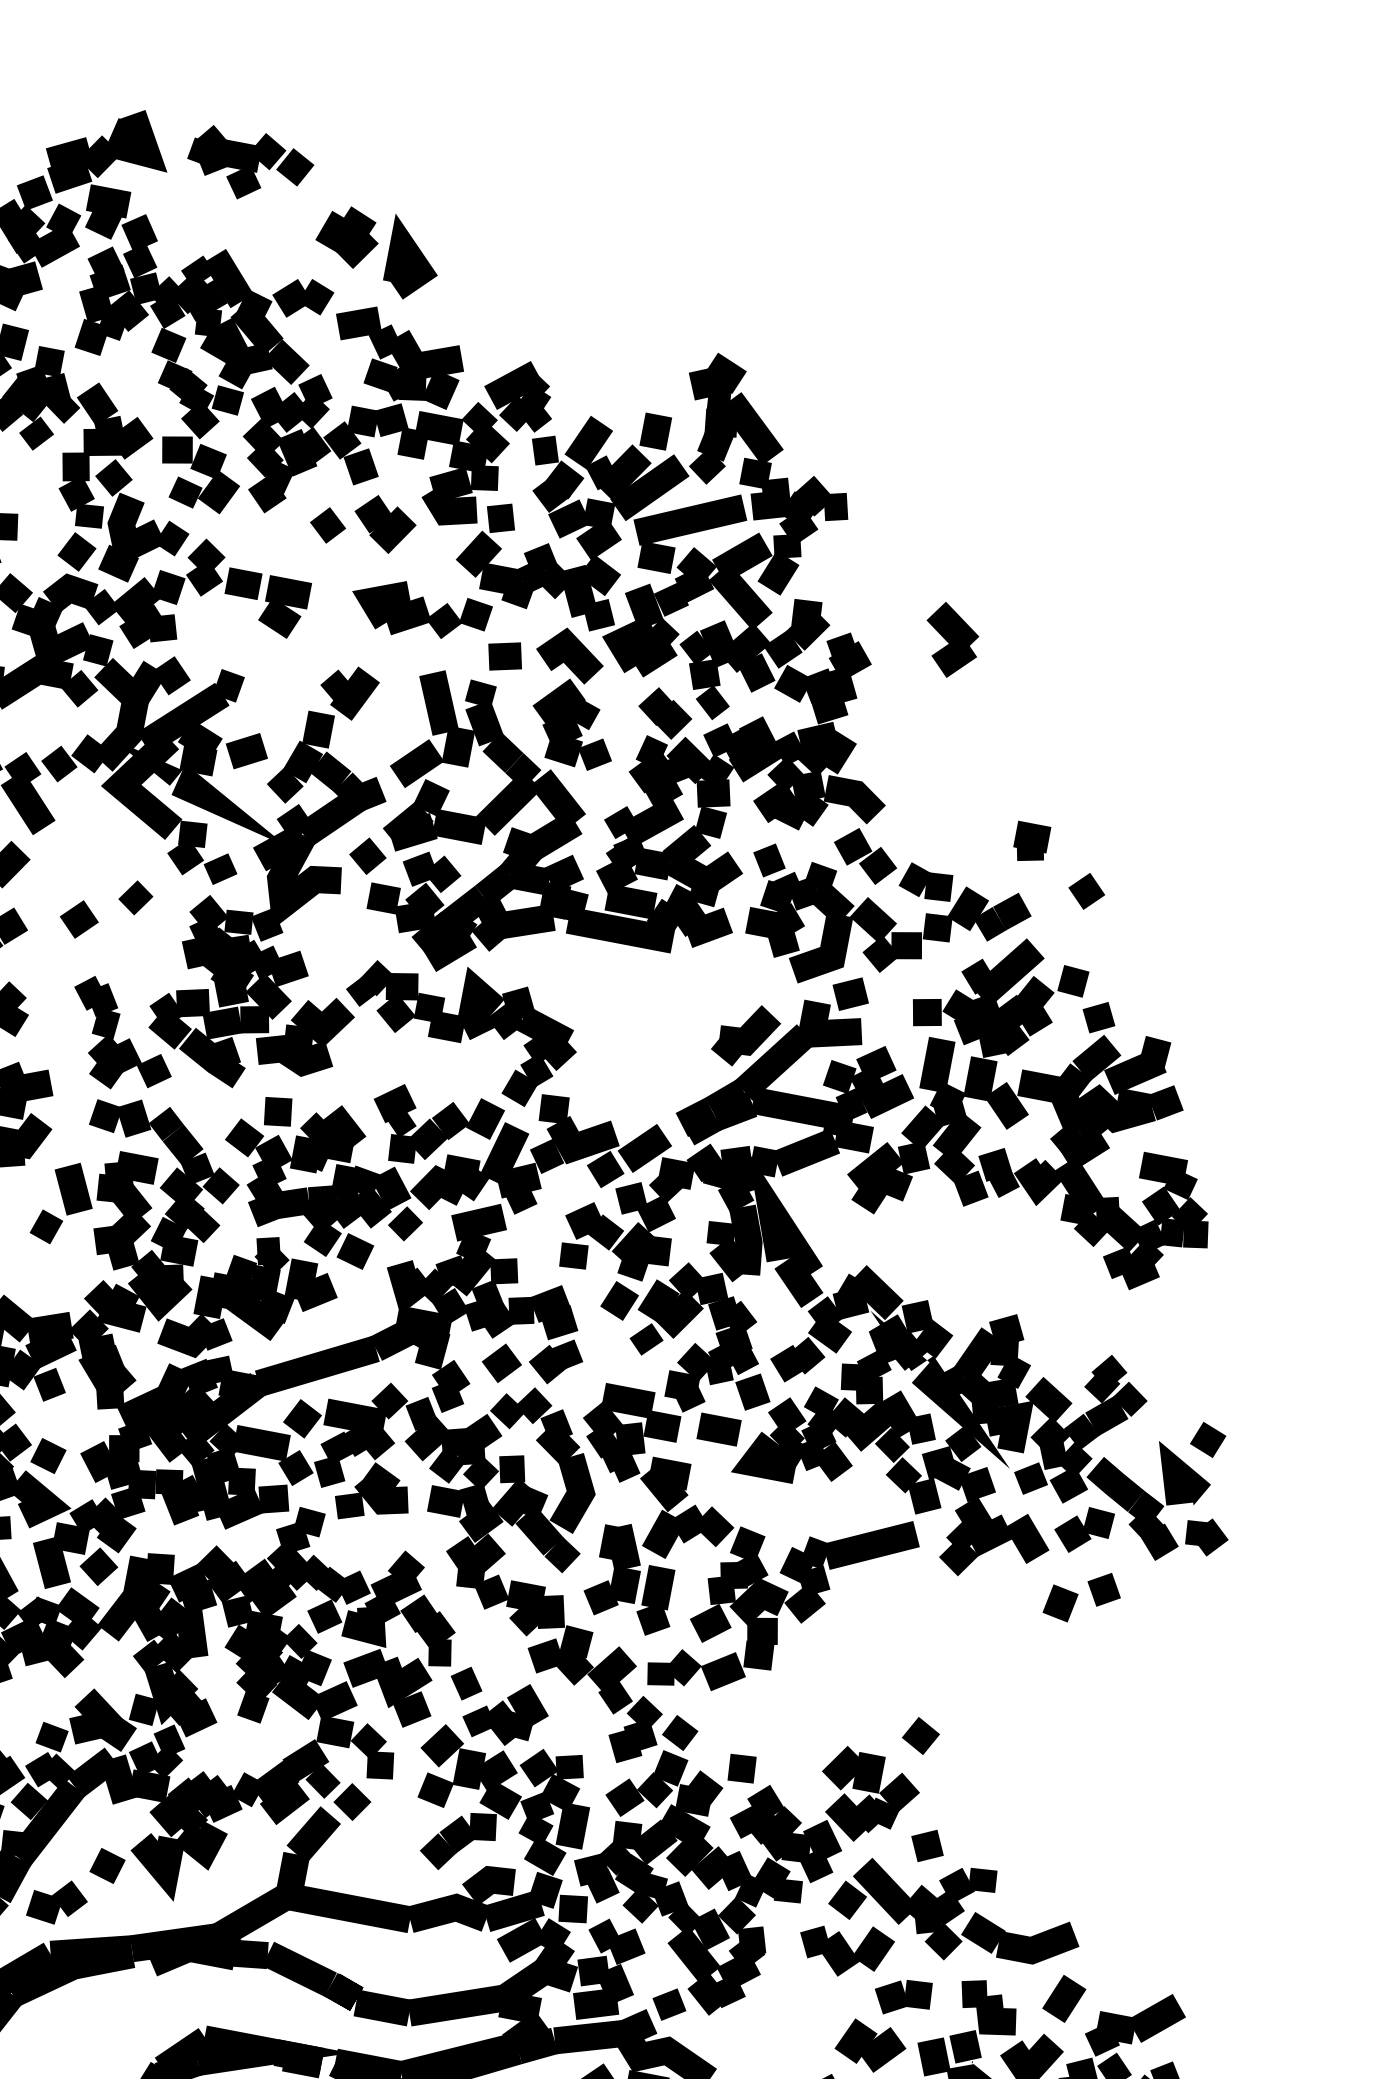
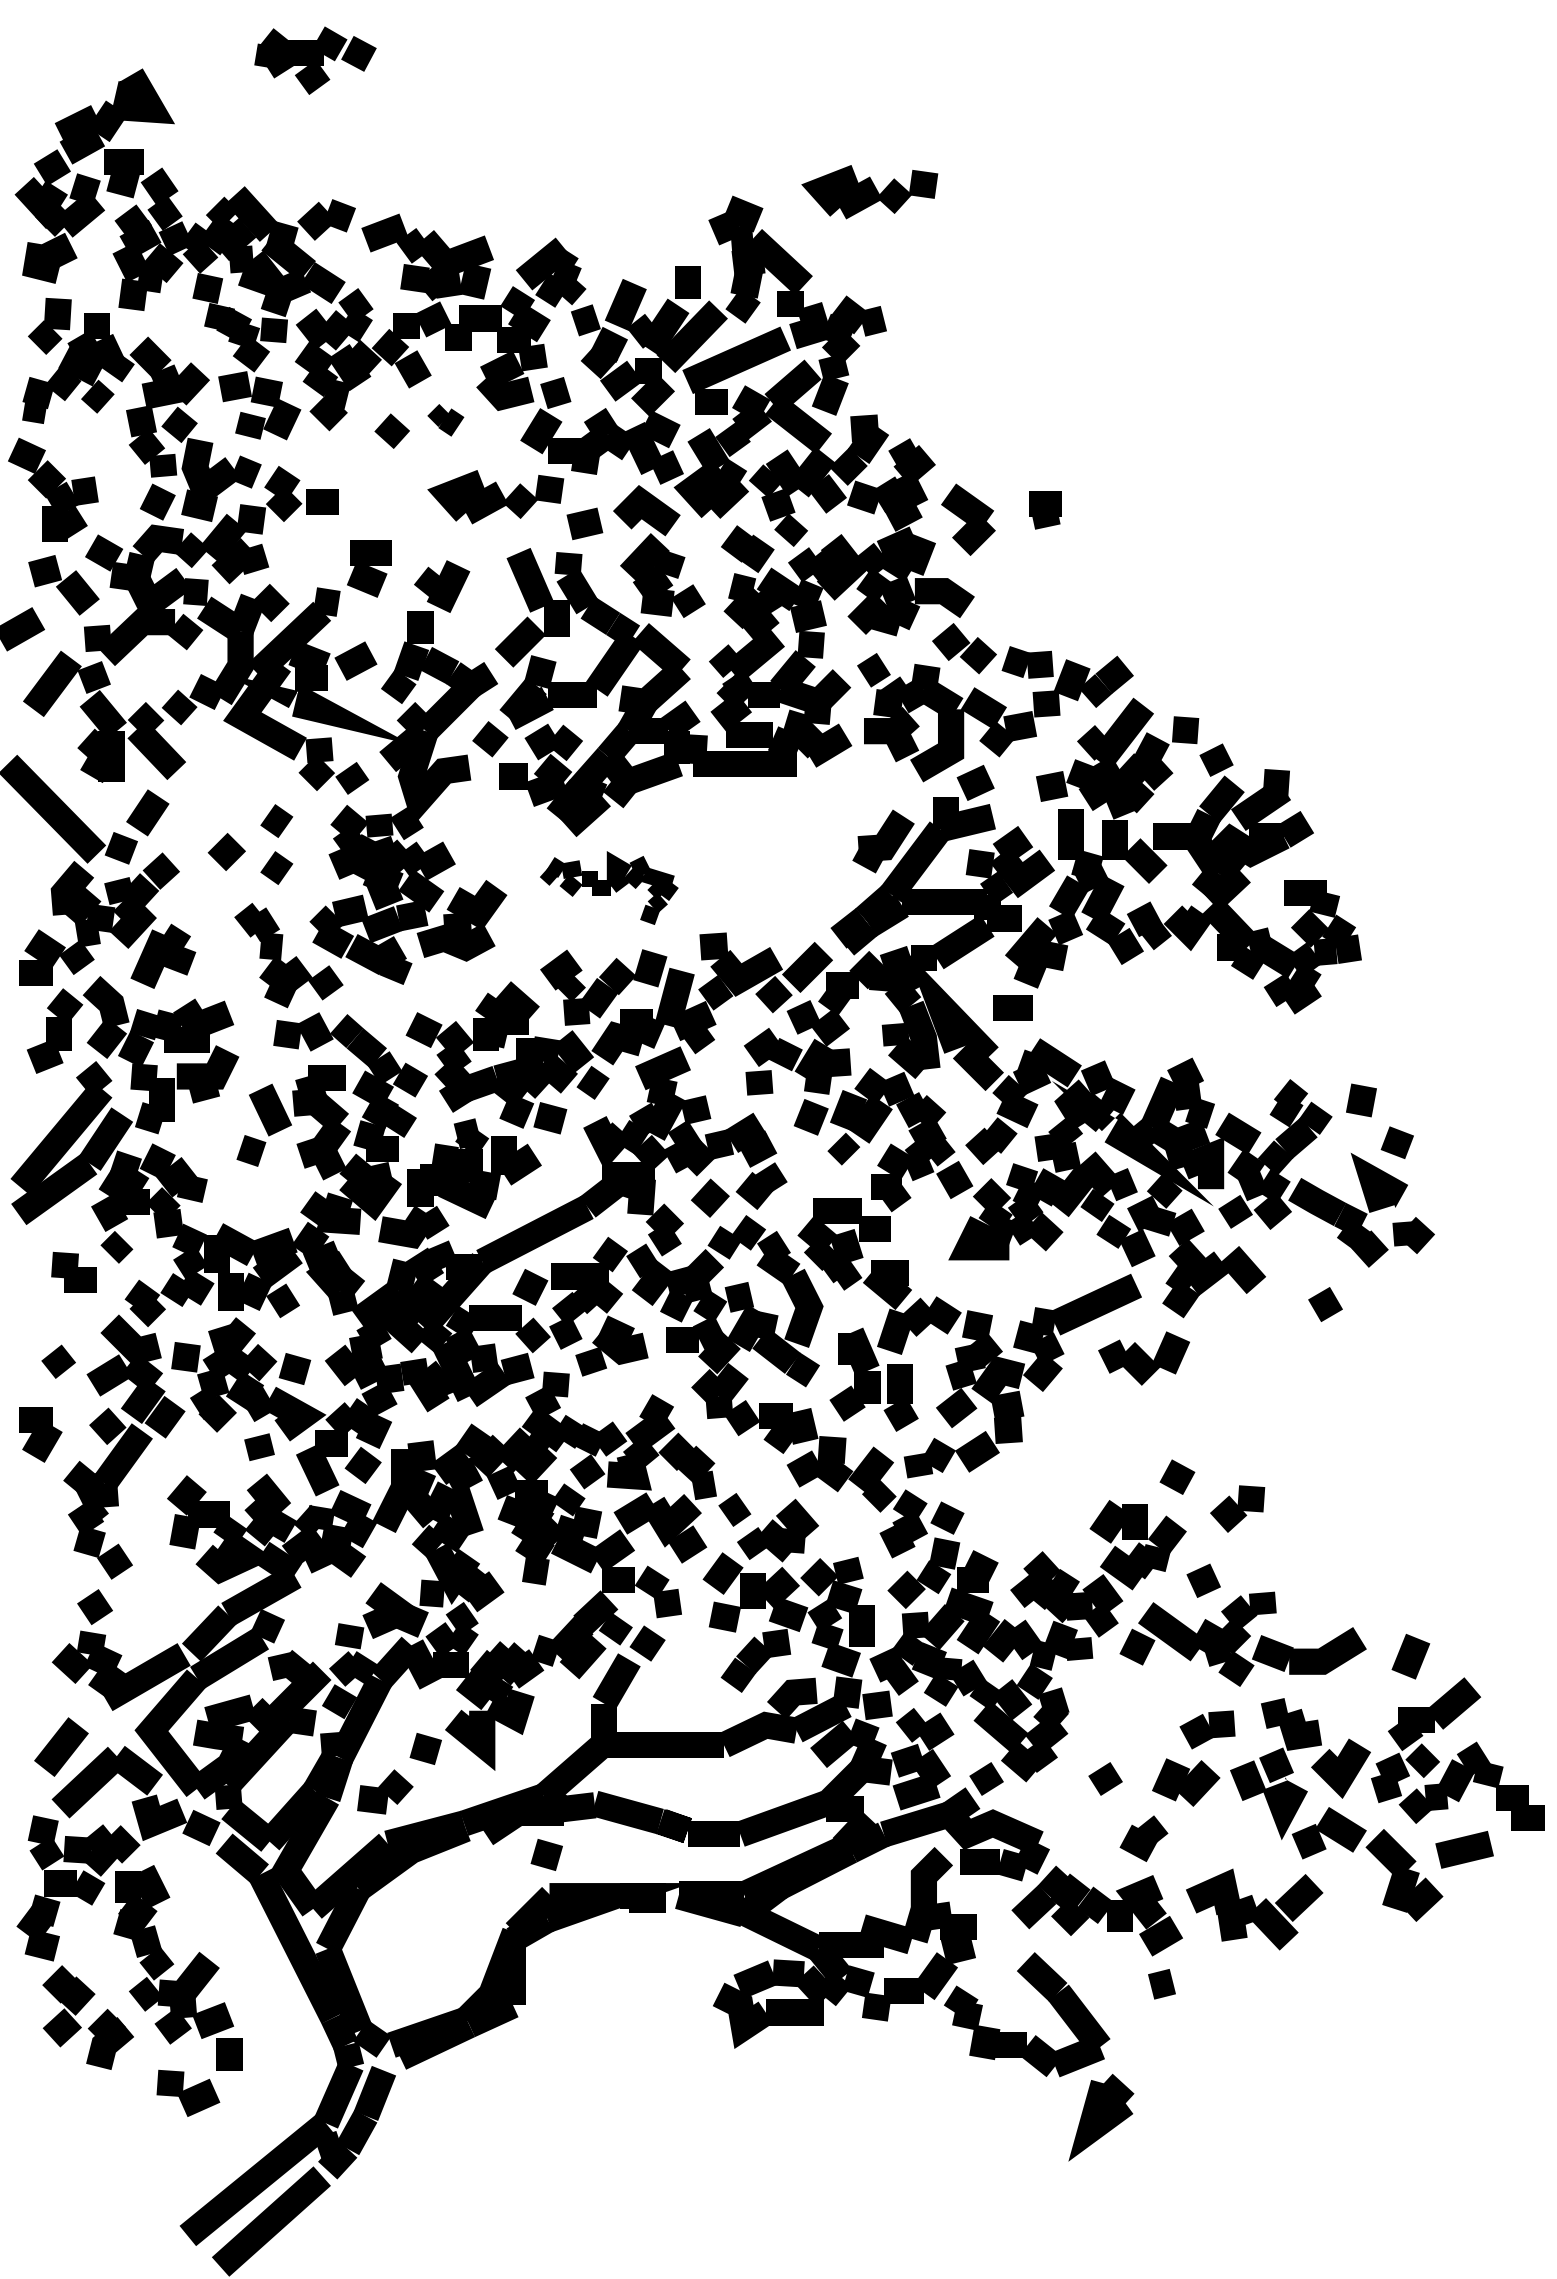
part: (250, 165) -> (315, 60), moved
part: (347, 236) -> (358, 152), removed
line: (413, 259) -> (425, 162), removed
part: (857, 375) -> (869, 192), added
part: (384, 524) -> (445, 420), size x0.6
part: (284, 607) -> (369, 568), moved
part: (951, 640) -> (968, 519), moved
part: (1031, 843) -> (1045, 510), moved
line: (1087, 891) -> (1182, 642), removed
line: (126, 944) -> (276, 867), added
part: (458, 1029) -> (608, 887), size x0.6
line: (277, 1112) -> (450, 999), removed
line: (718, 1429) -> (1012, 1007), moved
part: (1083, 1530) -> (1237, 1508), moved
line: (1060, 1603) -> (1361, 1100), moved
line: (741, 1768) -> (1012, 1540), removed
part: (844, 1949) -> (1143, 1358), moved
line: (209, 1996) -> (546, 1854), added
line: (1063, 1998) -> (1410, 1656), moved
line: (789, 2027) -> (1105, 1778), added

